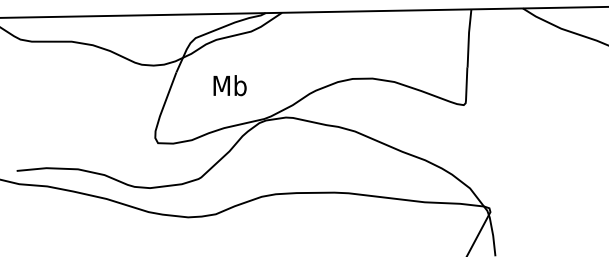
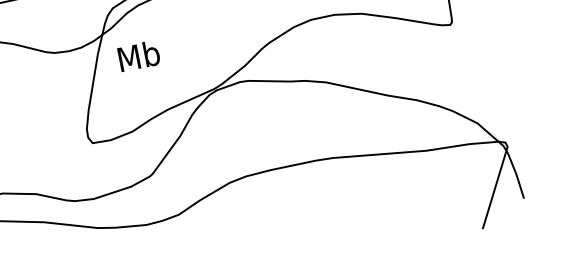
text: (229, 85) -> (138, 56), moved

